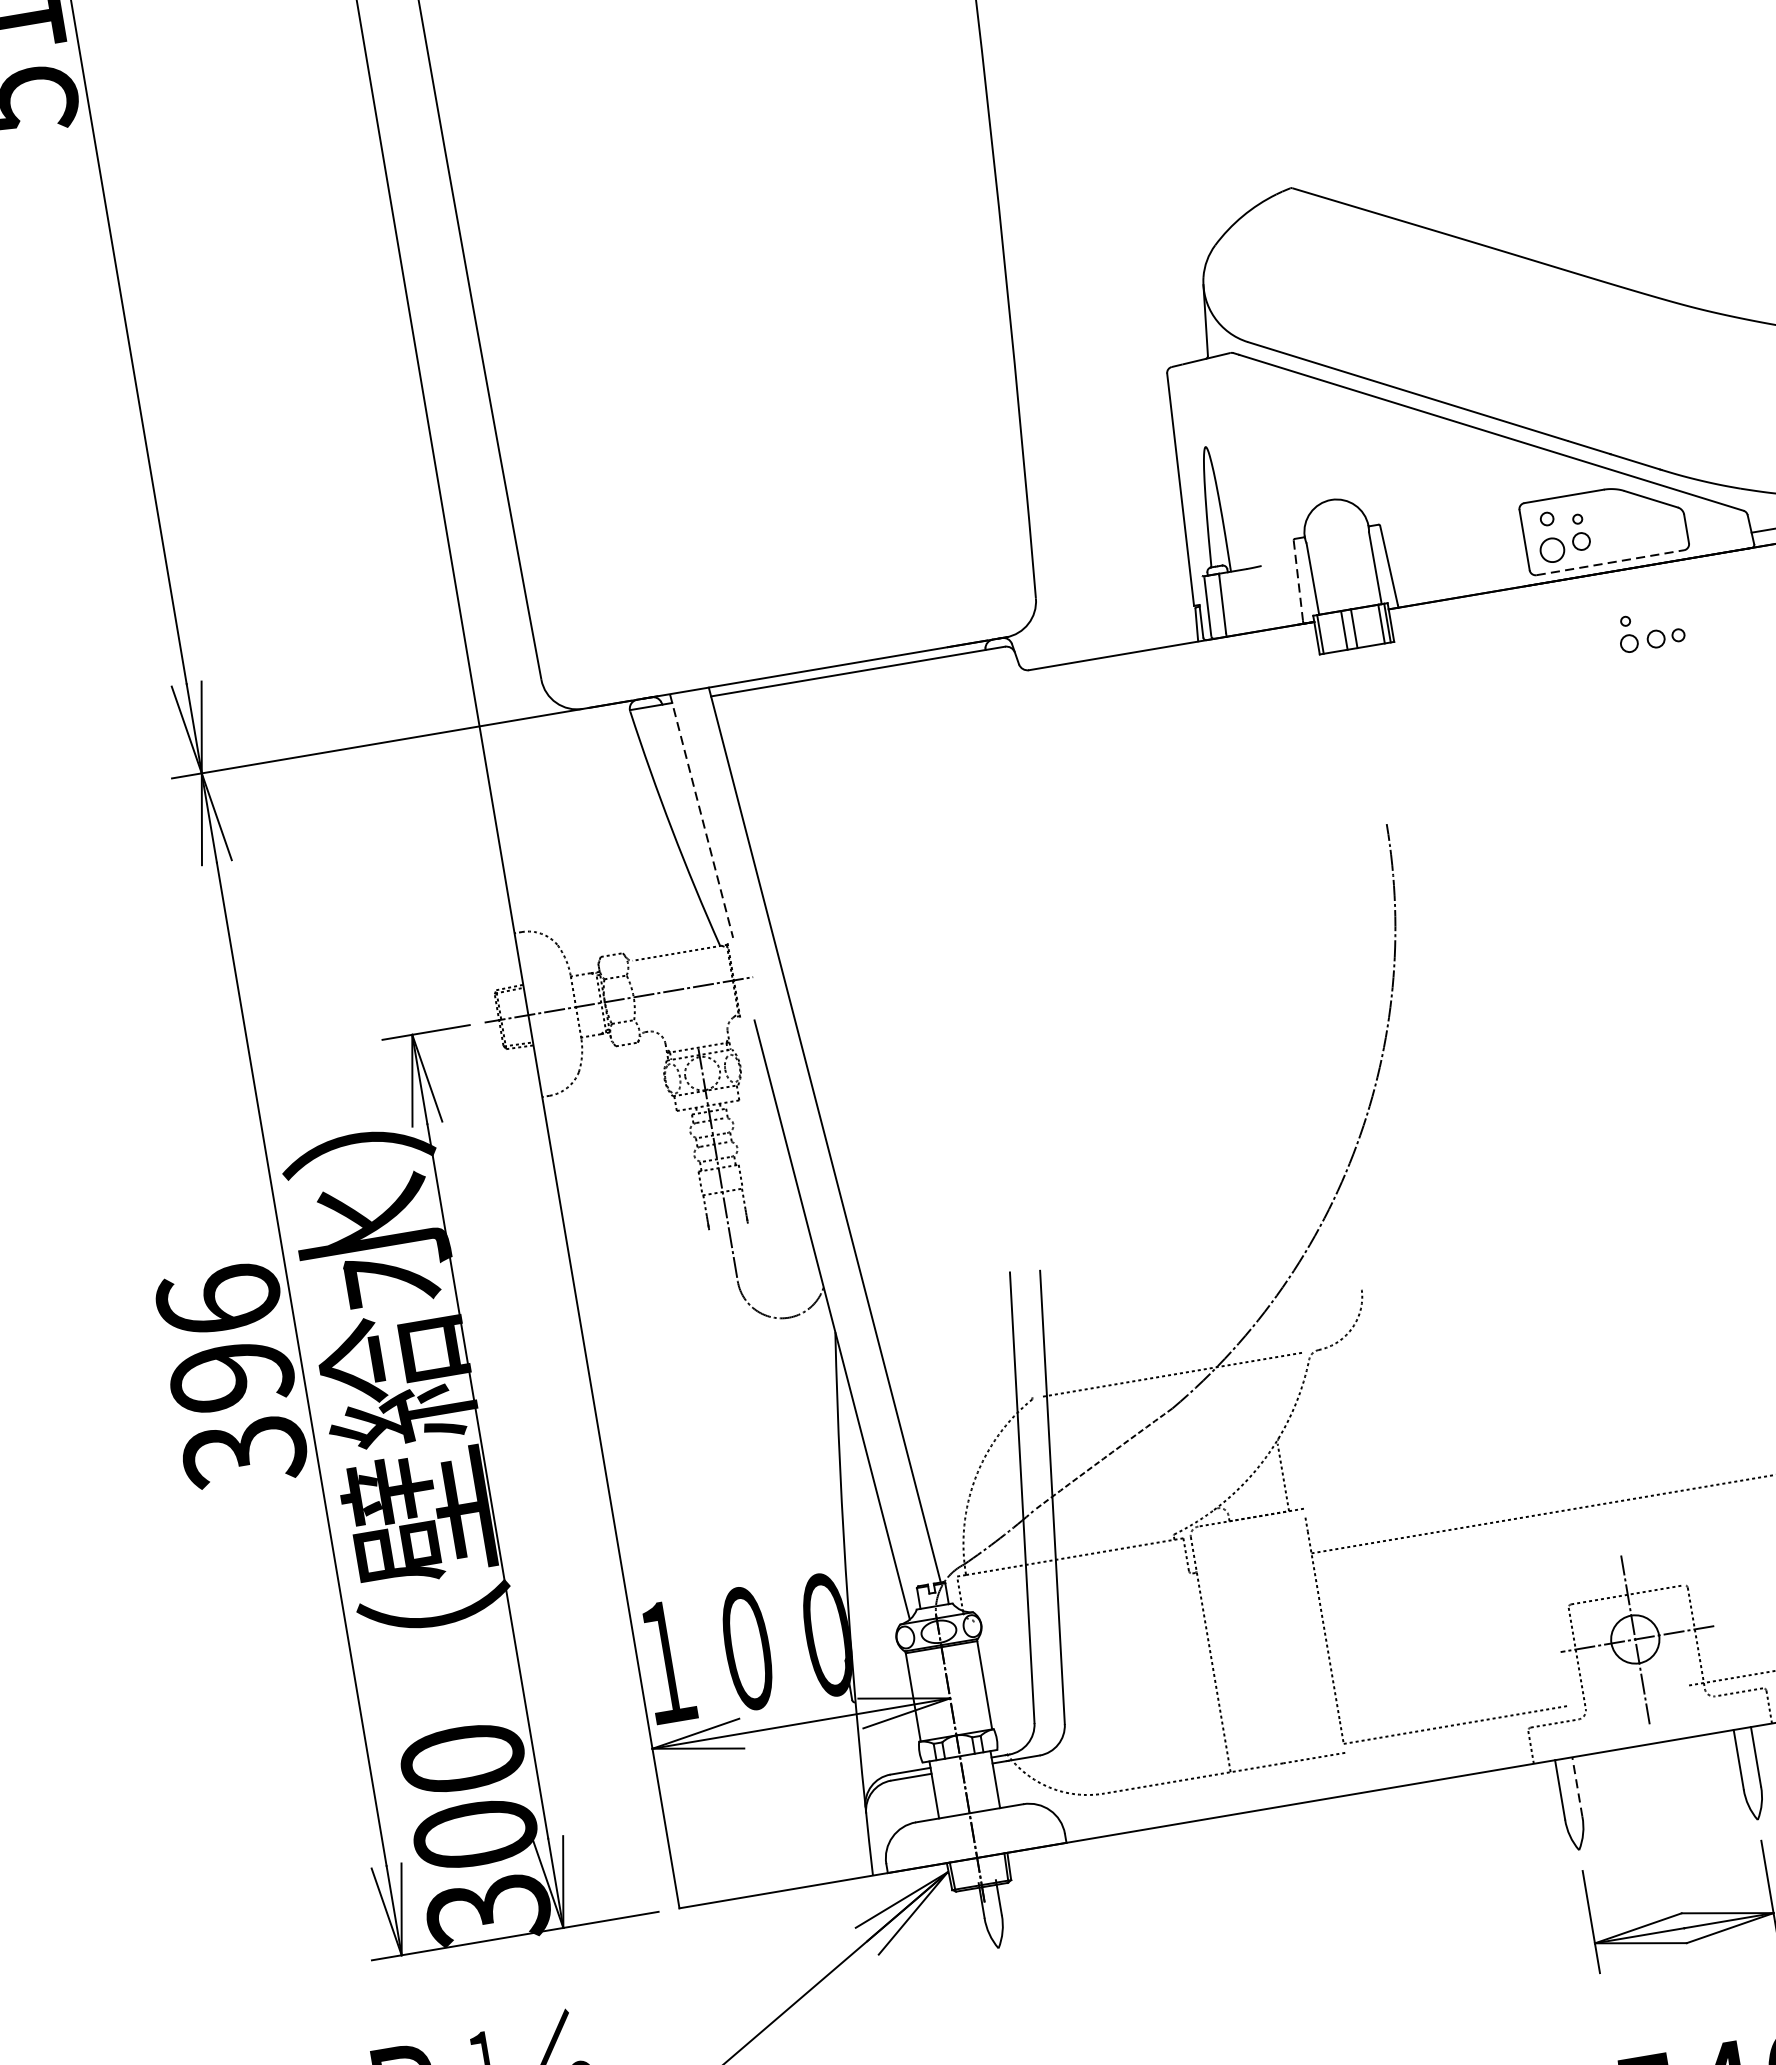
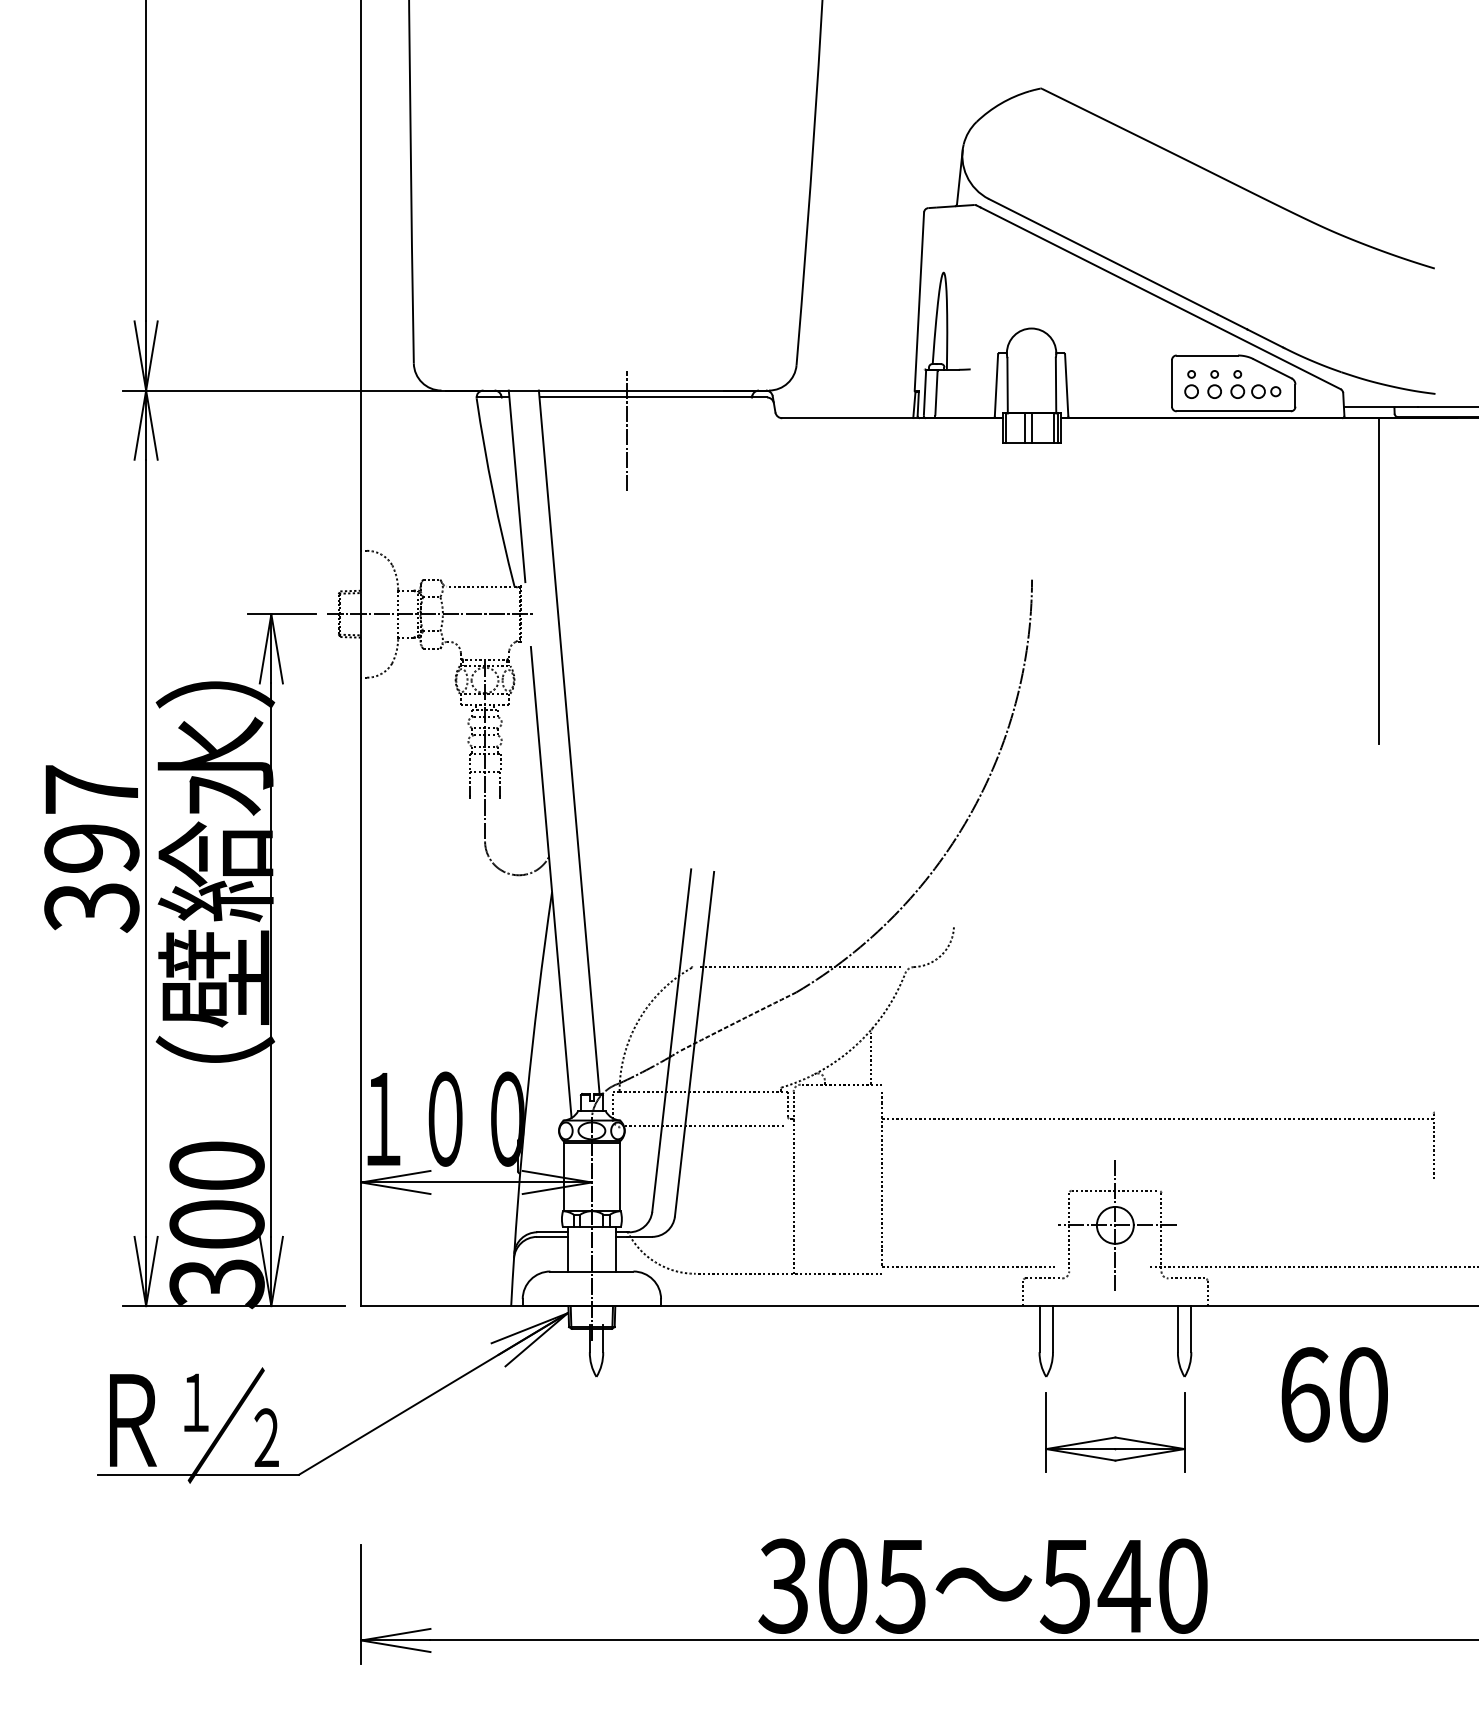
part: (1549, 537) -> (1191, 384), size x0.71
line: (1611, 562) -> (1234, 411), dashed -> solid
line: (1298, 581) -> (996, 385), dashed -> solid
part: (1650, 630) -> (1255, 384), moved
line: (830, 721) -> (626, 431), added
line: (702, 816) -> (517, 486), dashed -> solid
text: (218, 1299) -> (91, 788), 396 -> 397
line: (1080, 1601) -> (702, 1126), added
line: (1576, 1786) -> (1052, 1328), dashed -> solid

